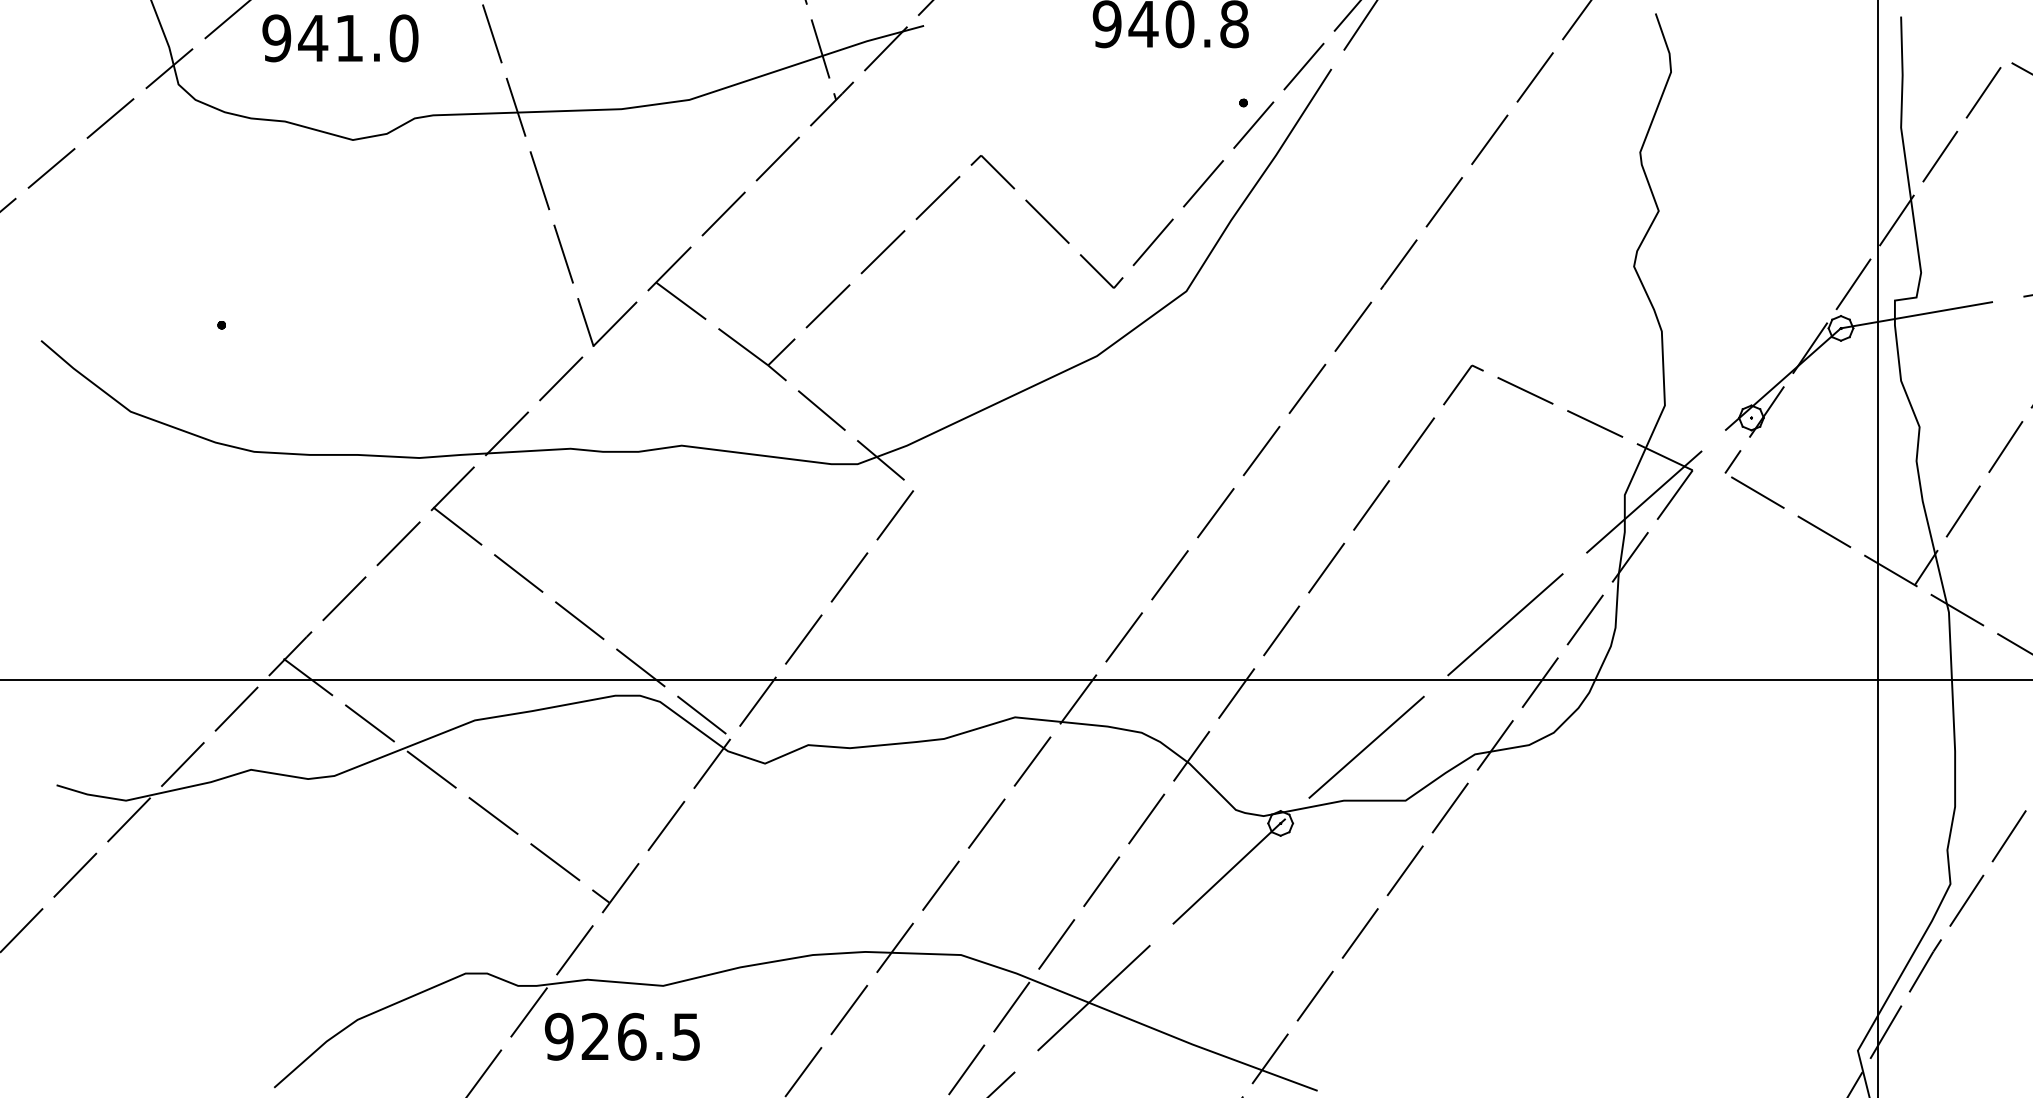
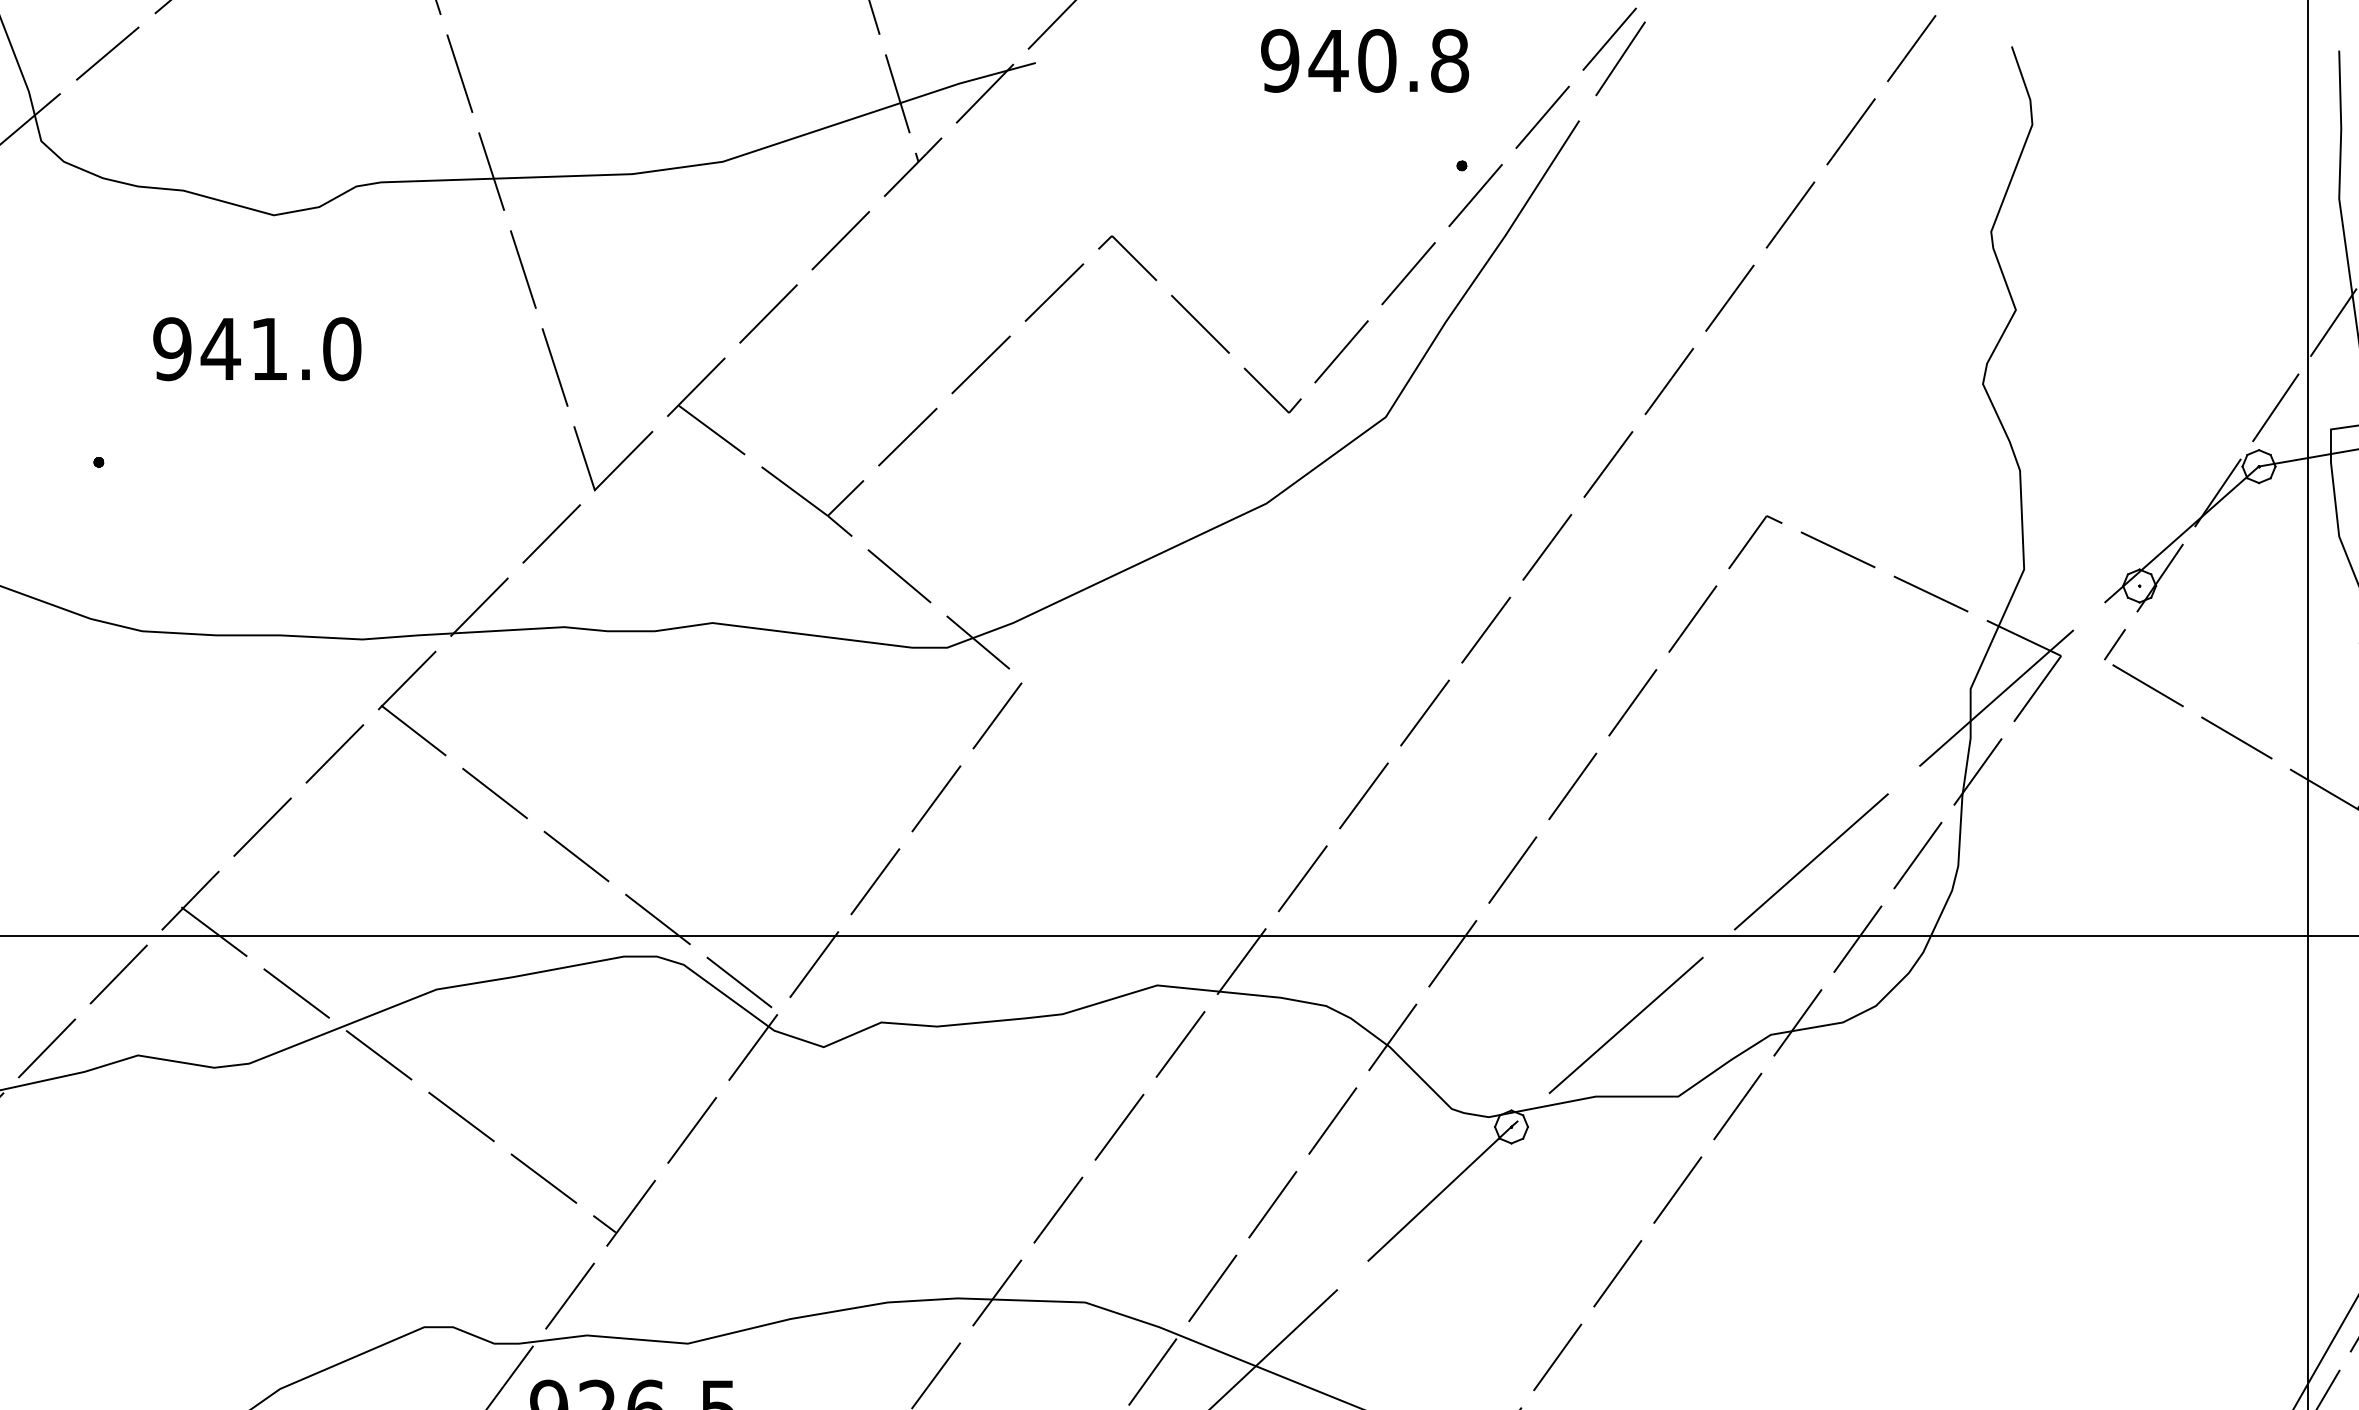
text: (340, 38) -> (257, 349), moved

